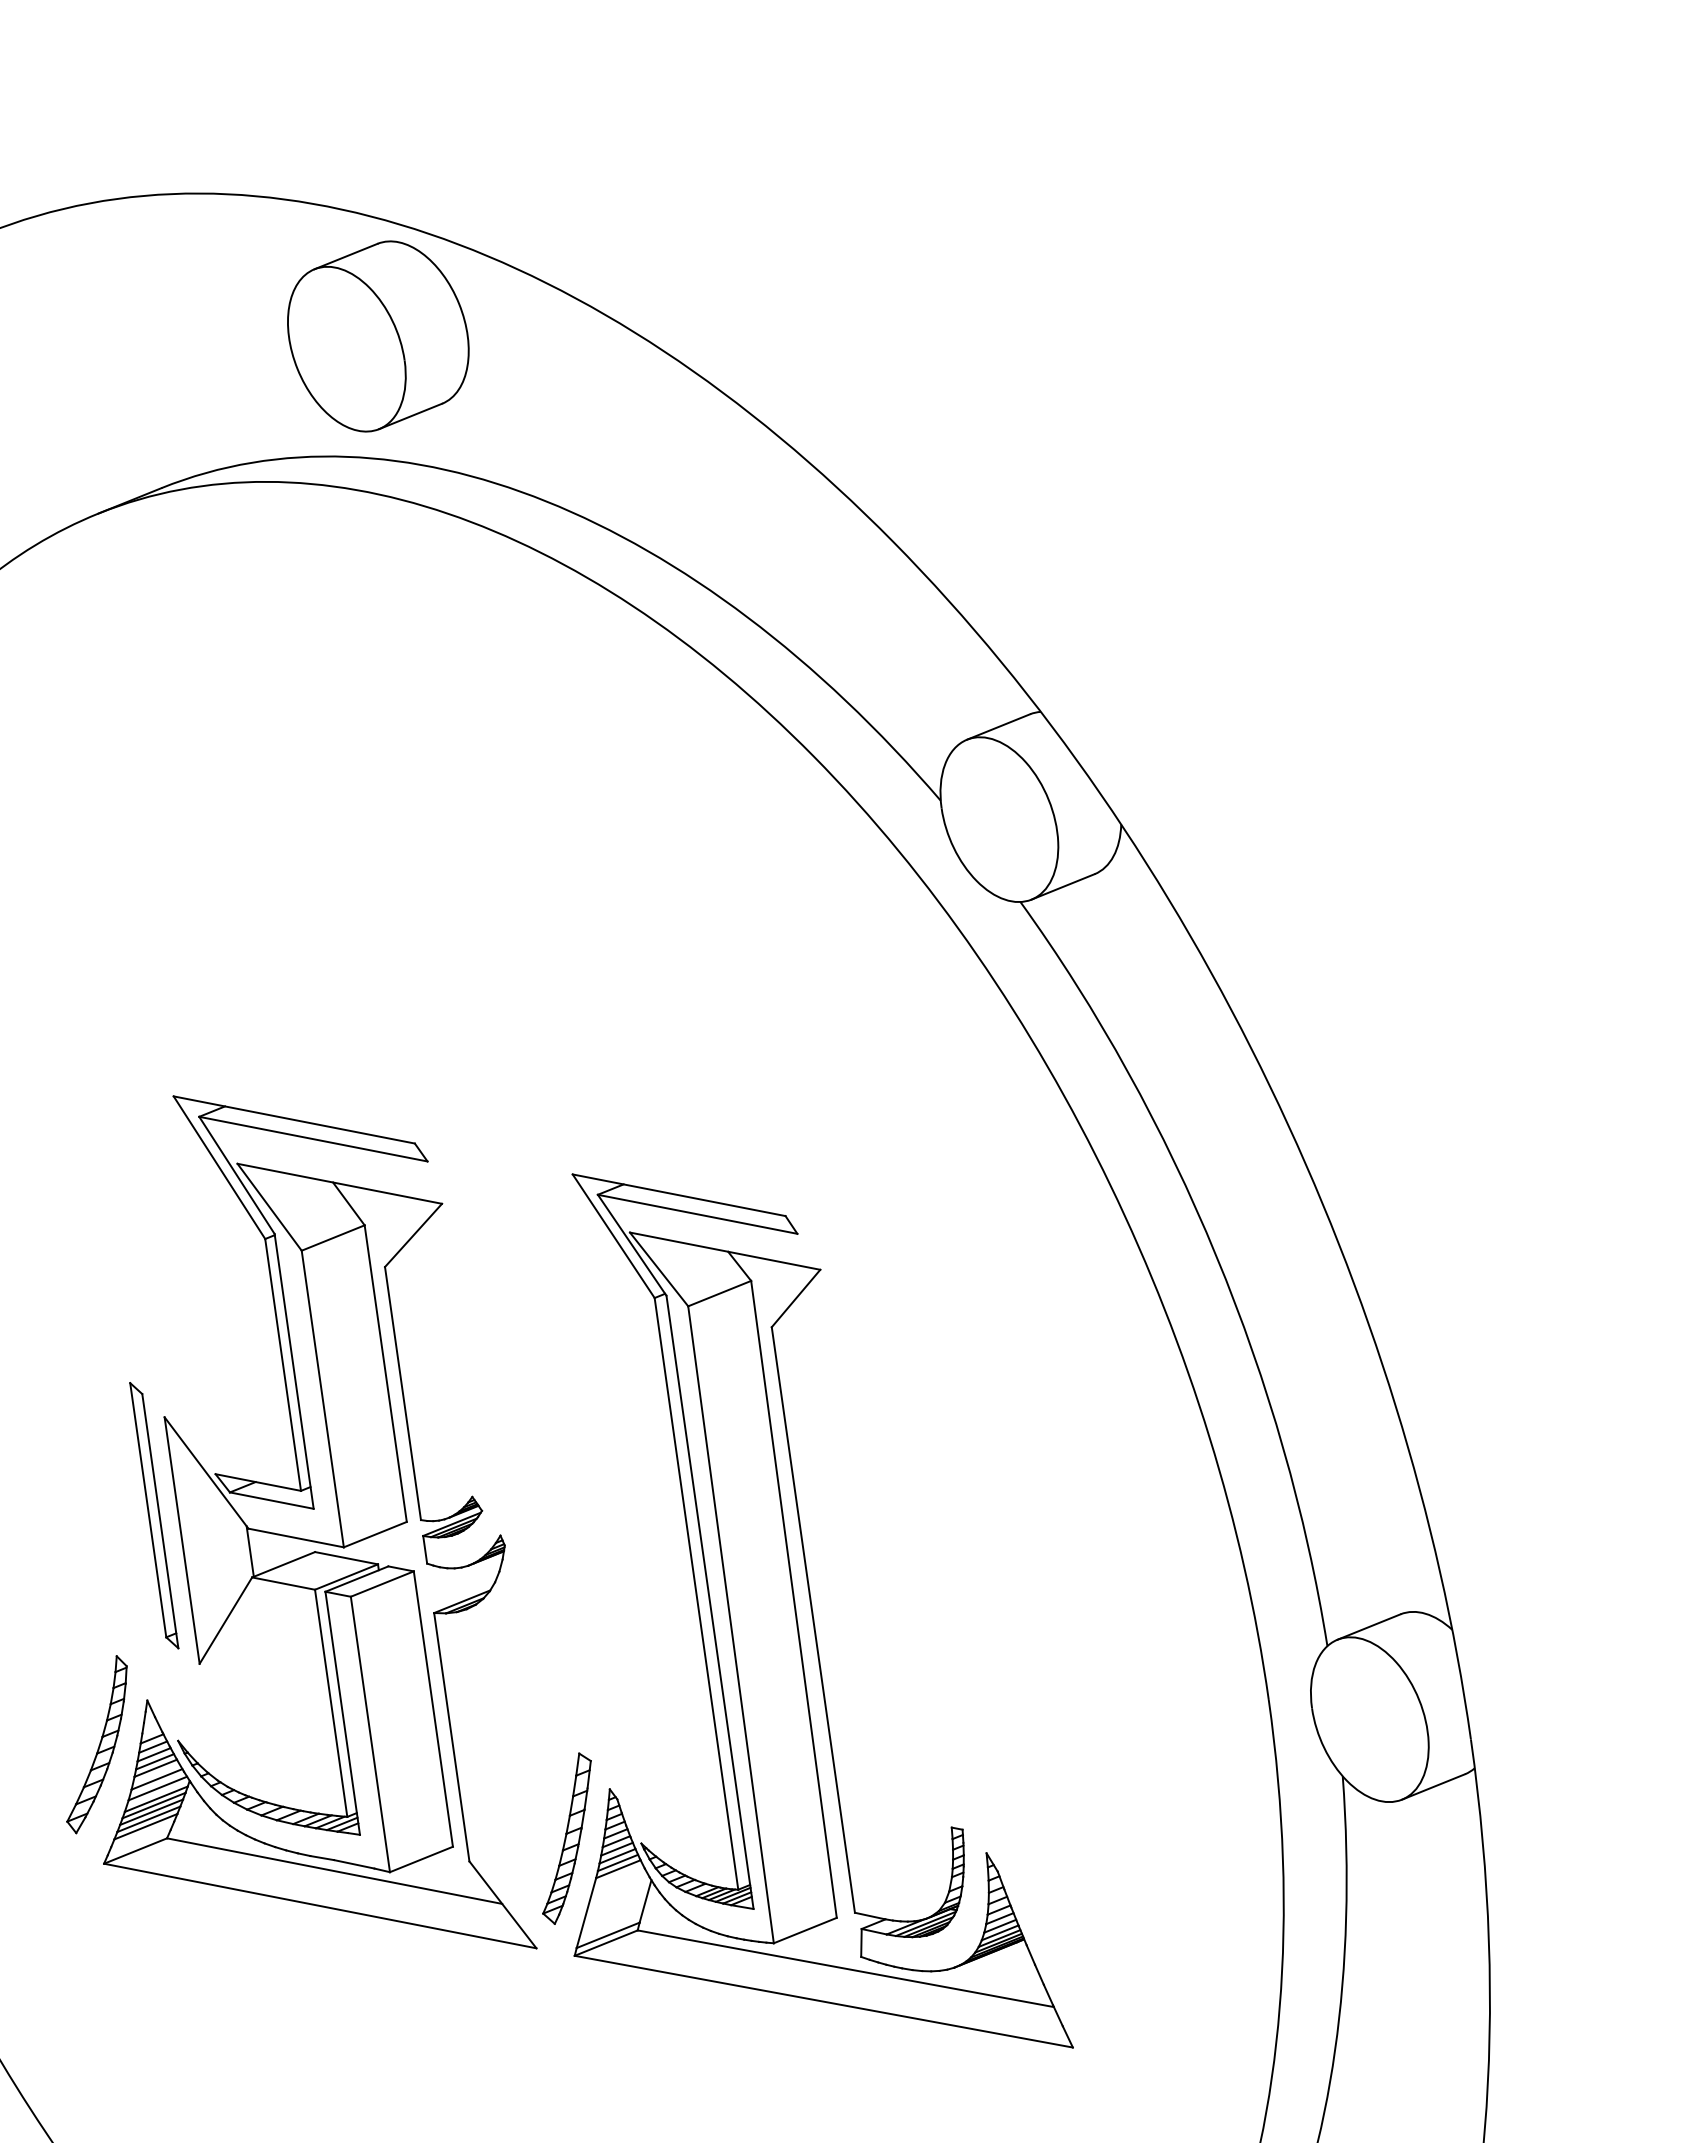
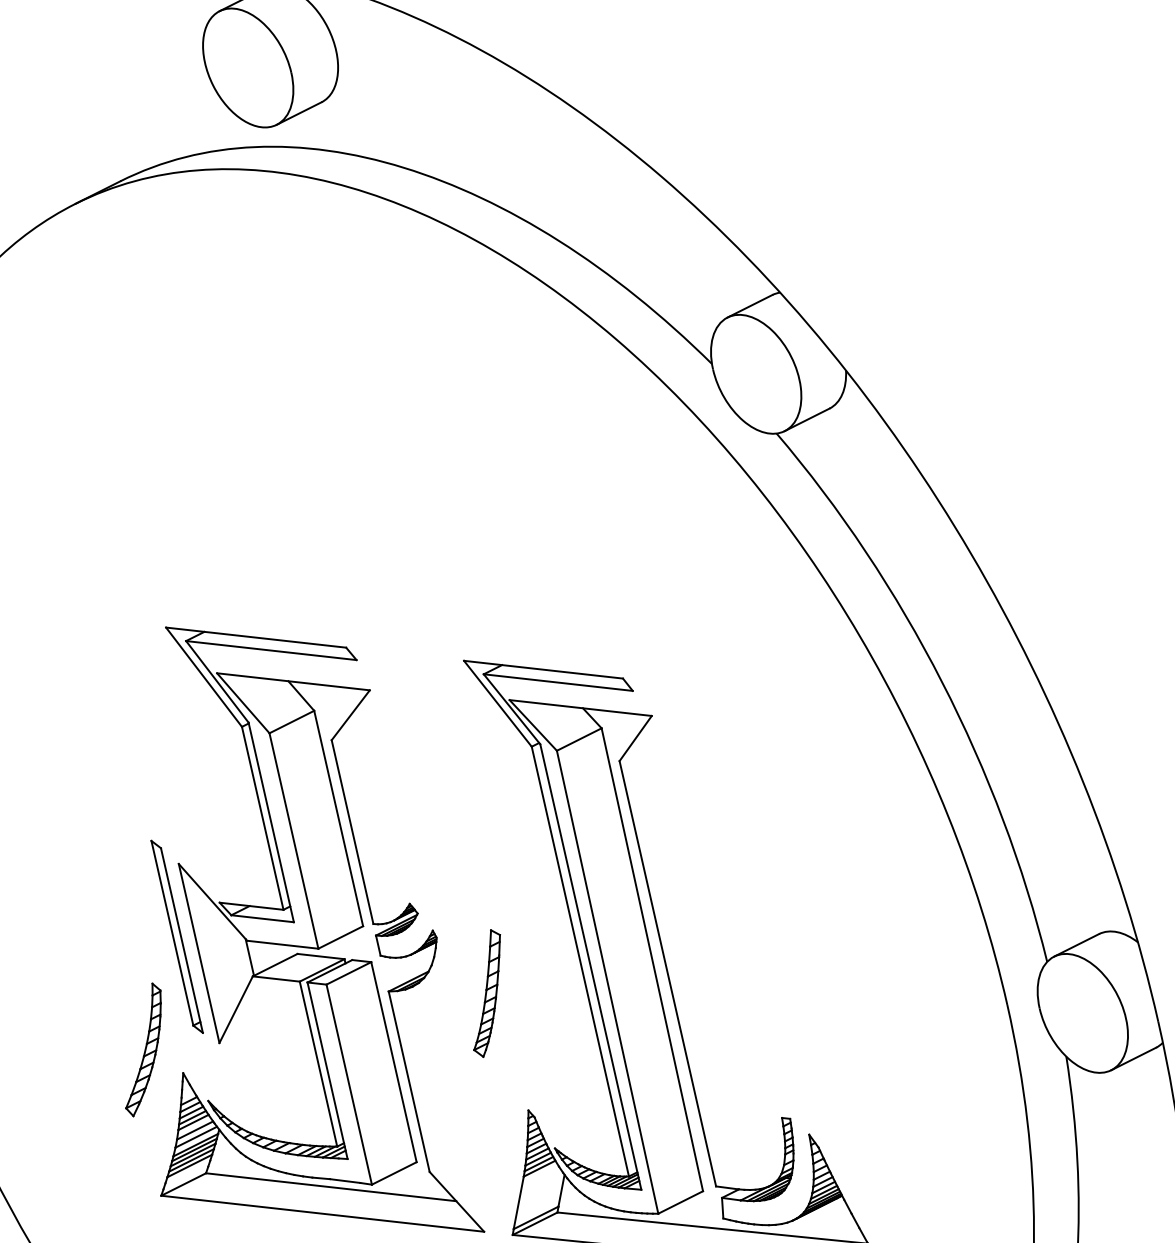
part: (96, 1744) -> (142, 1049), moved
part: (566, 1838) -> (486, 993), moved

